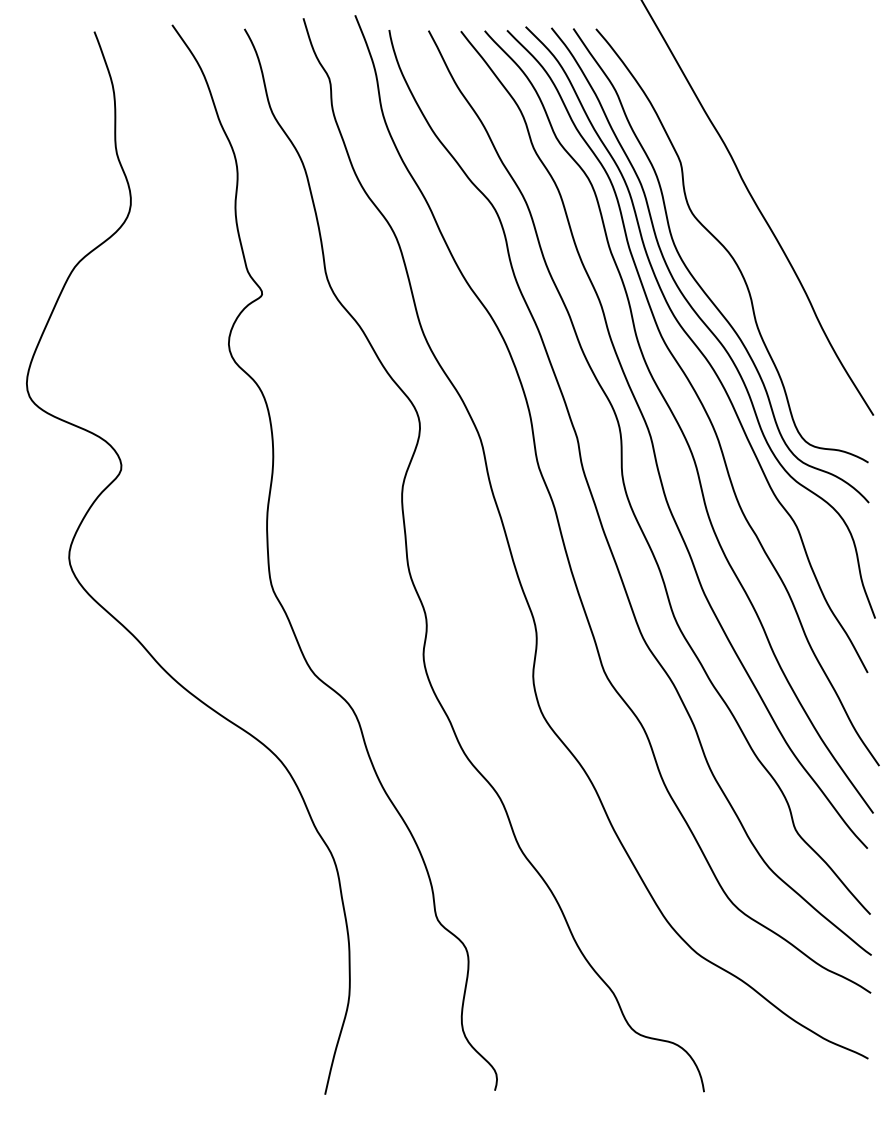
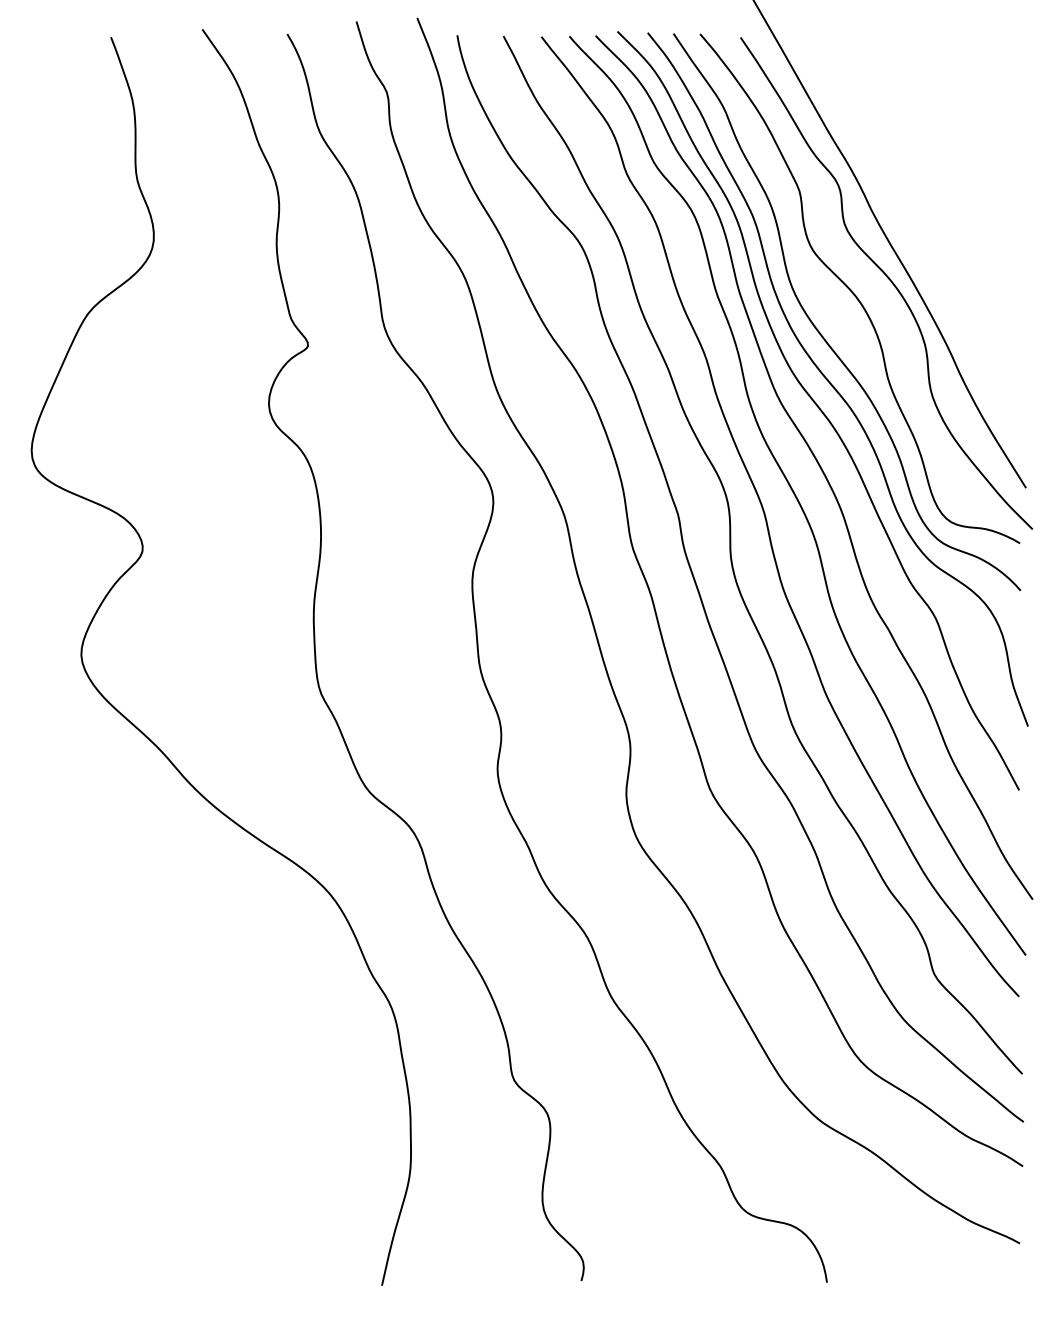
curve: (757, 238) -> (889, 280), added

